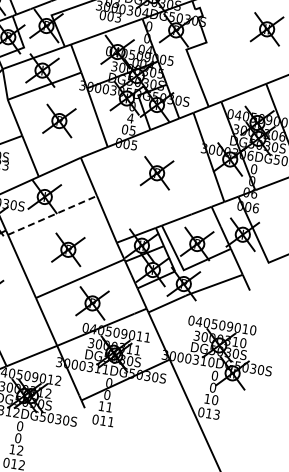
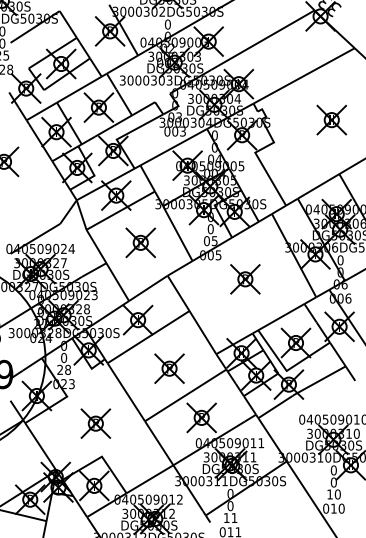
text: (130, 118) -> (210, 229), 4 -> 0
line: (52, 215) -> (148, 337), dashed -> solid
text: (216, 414) -> (341, 508), 013 -> 010

